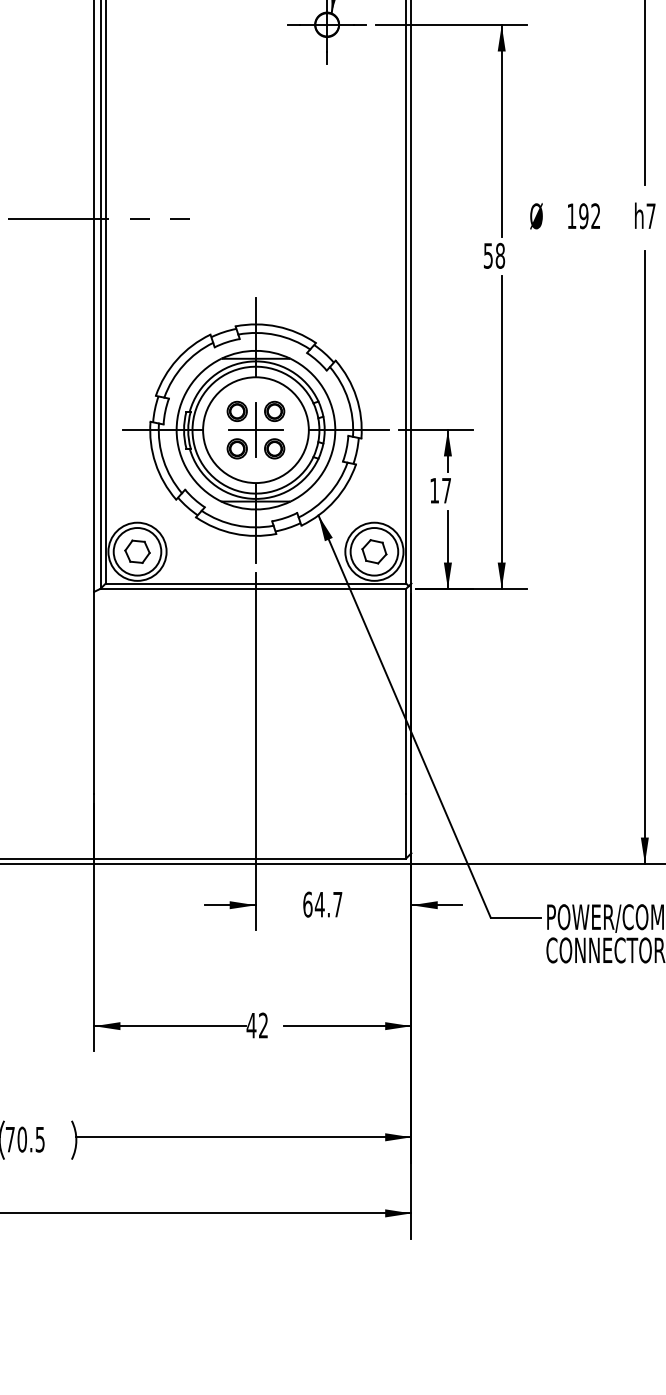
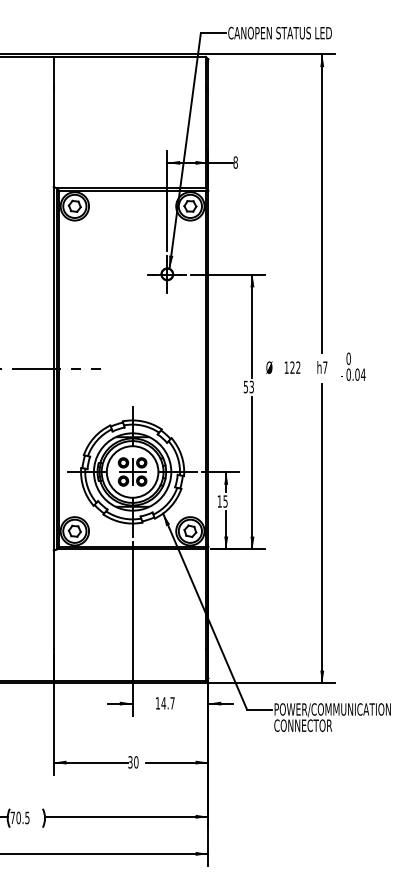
text: (583, 215) -> (292, 367), 192 -> 122
text: (499, 254) -> (251, 386), 58 -> 53
text: (446, 490) -> (225, 501), 17 -> 15
text: (306, 904) -> (157, 703), 64.7 -> 14.7
text: (257, 1025) -> (133, 762), 42 -> 30

